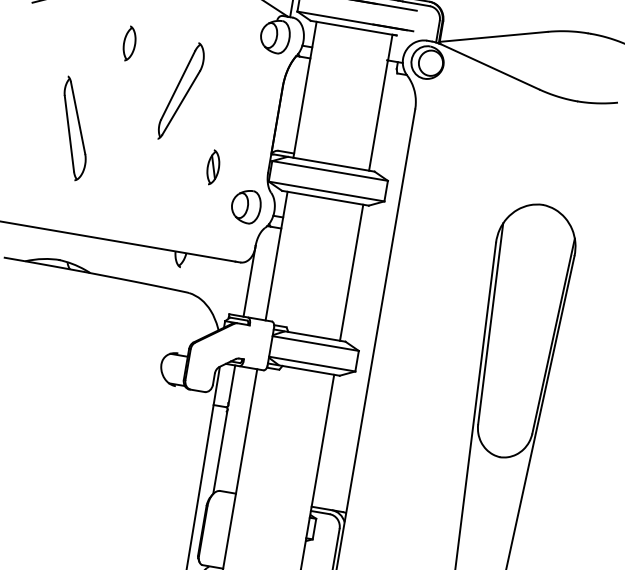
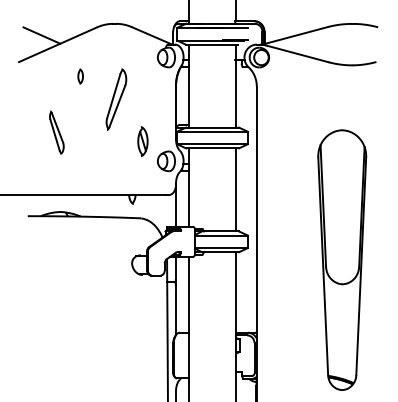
part: (129, 43) -> (80, 76), size x0.7
part: (74, 128) -> (56, 132), size x0.7
part: (212, 167) -> (142, 141), size x1.4

